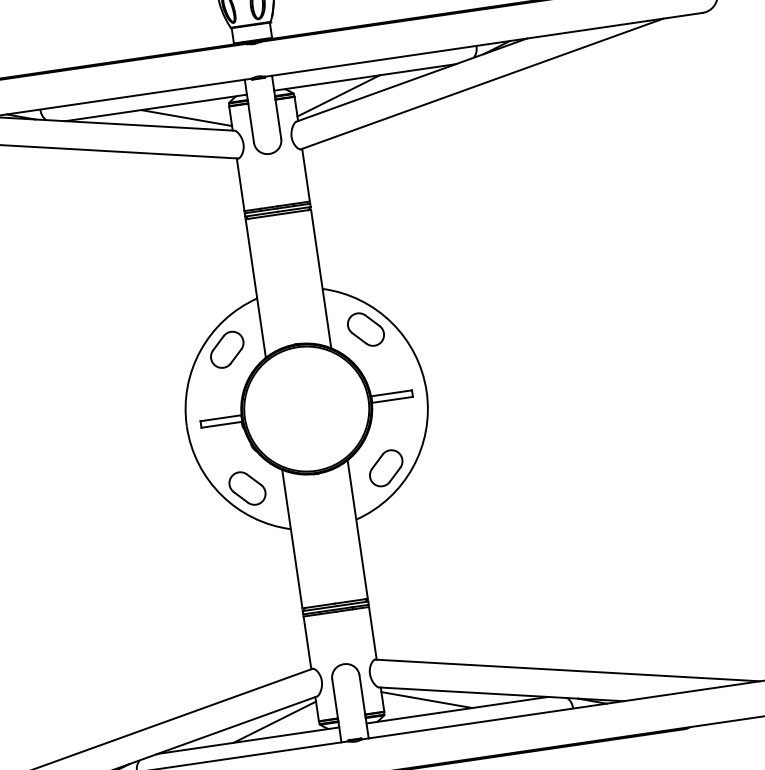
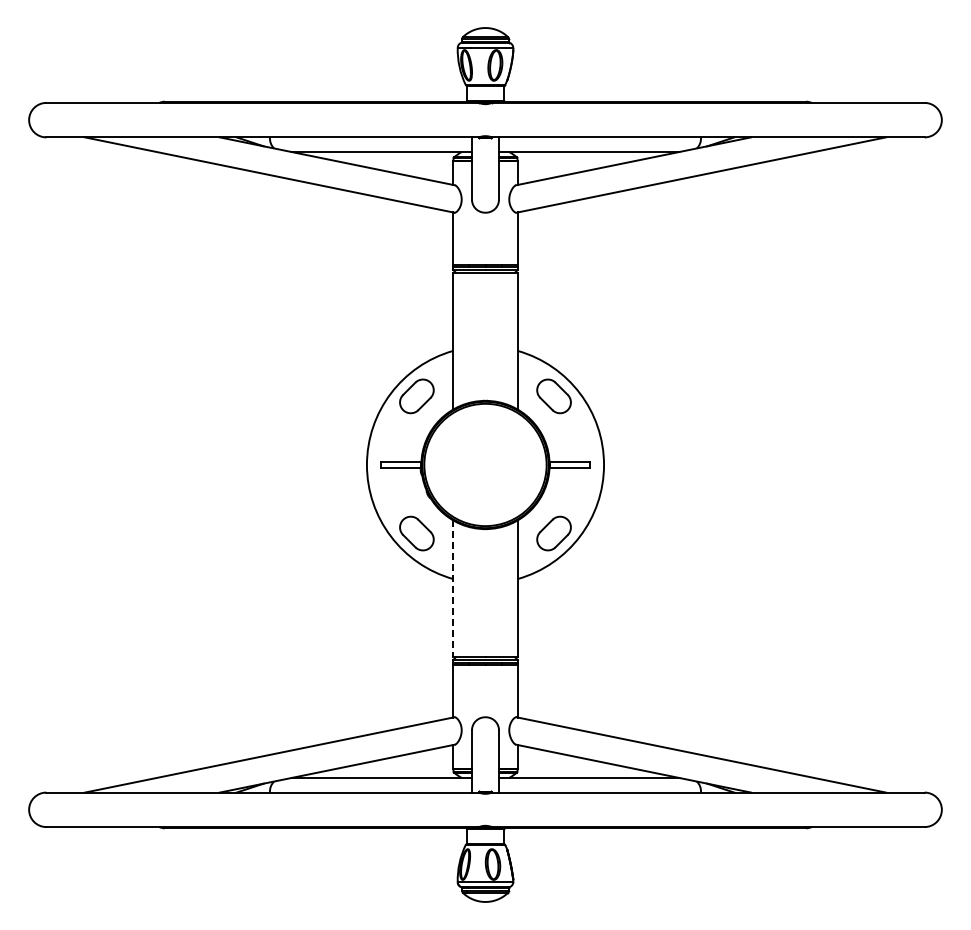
line: (338, 96) -> (560, 166), removed
line: (186, 118) -> (410, 166), removed
line: (292, 539) -> (453, 589), solid -> dashed
line: (426, 699) -> (560, 763), removed
line: (274, 722) -> (410, 763), removed

